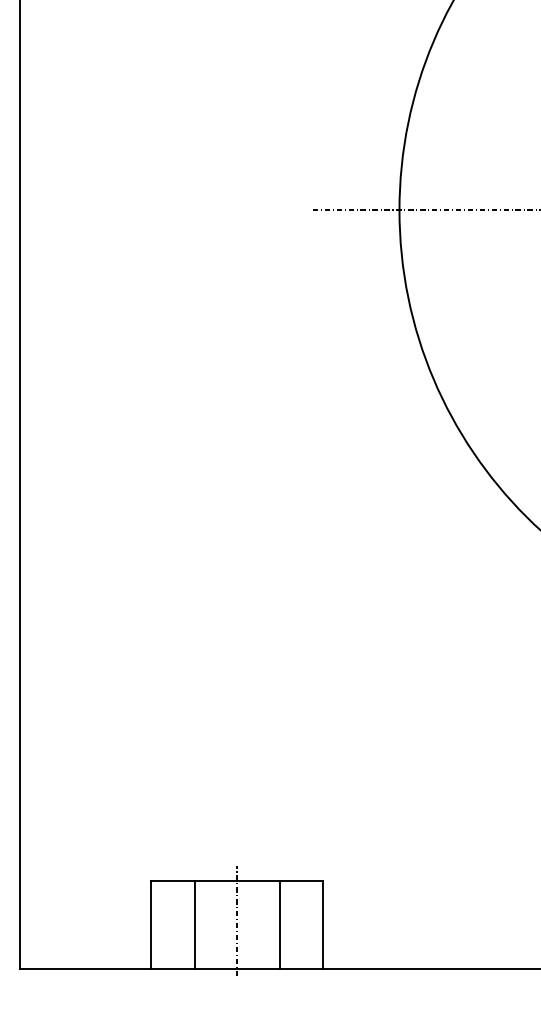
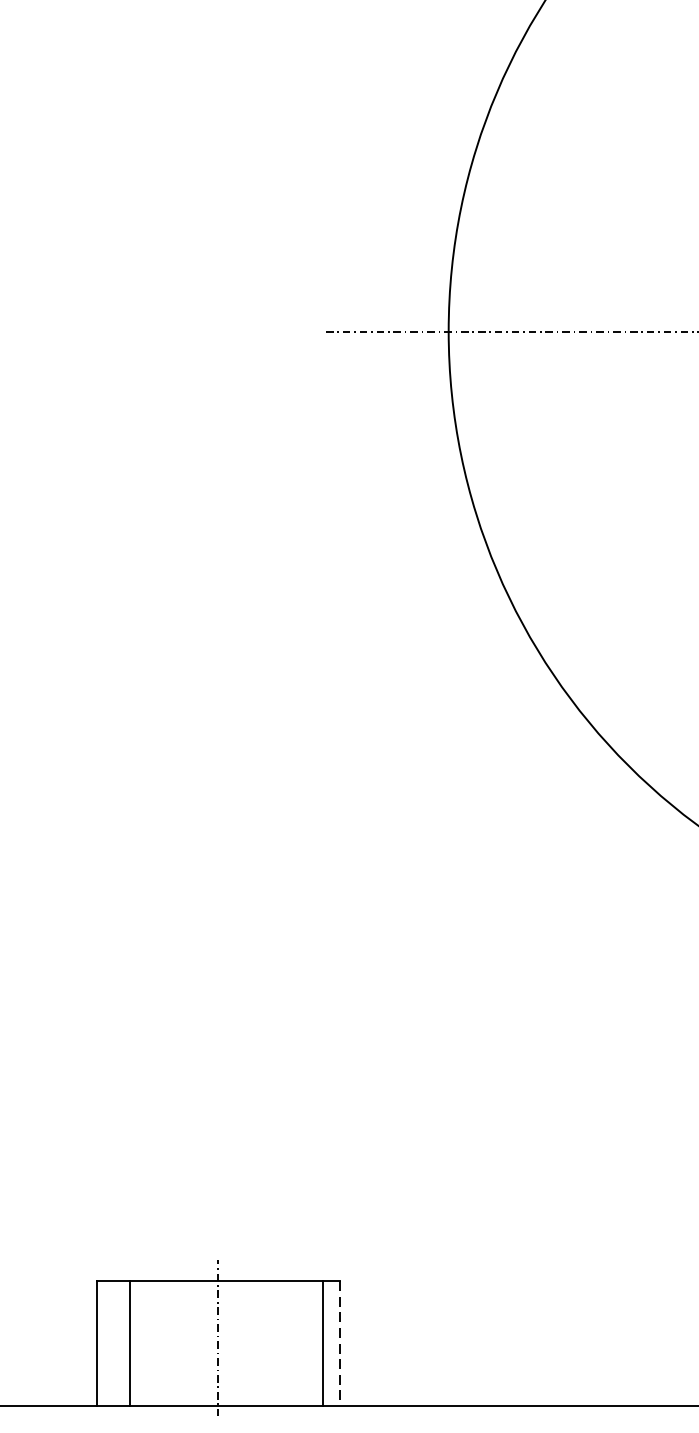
line: (194, 924) -> (129, 1343), moved
line: (279, 924) -> (322, 1343), moved
line: (322, 925) -> (339, 1344), solid -> dashed

